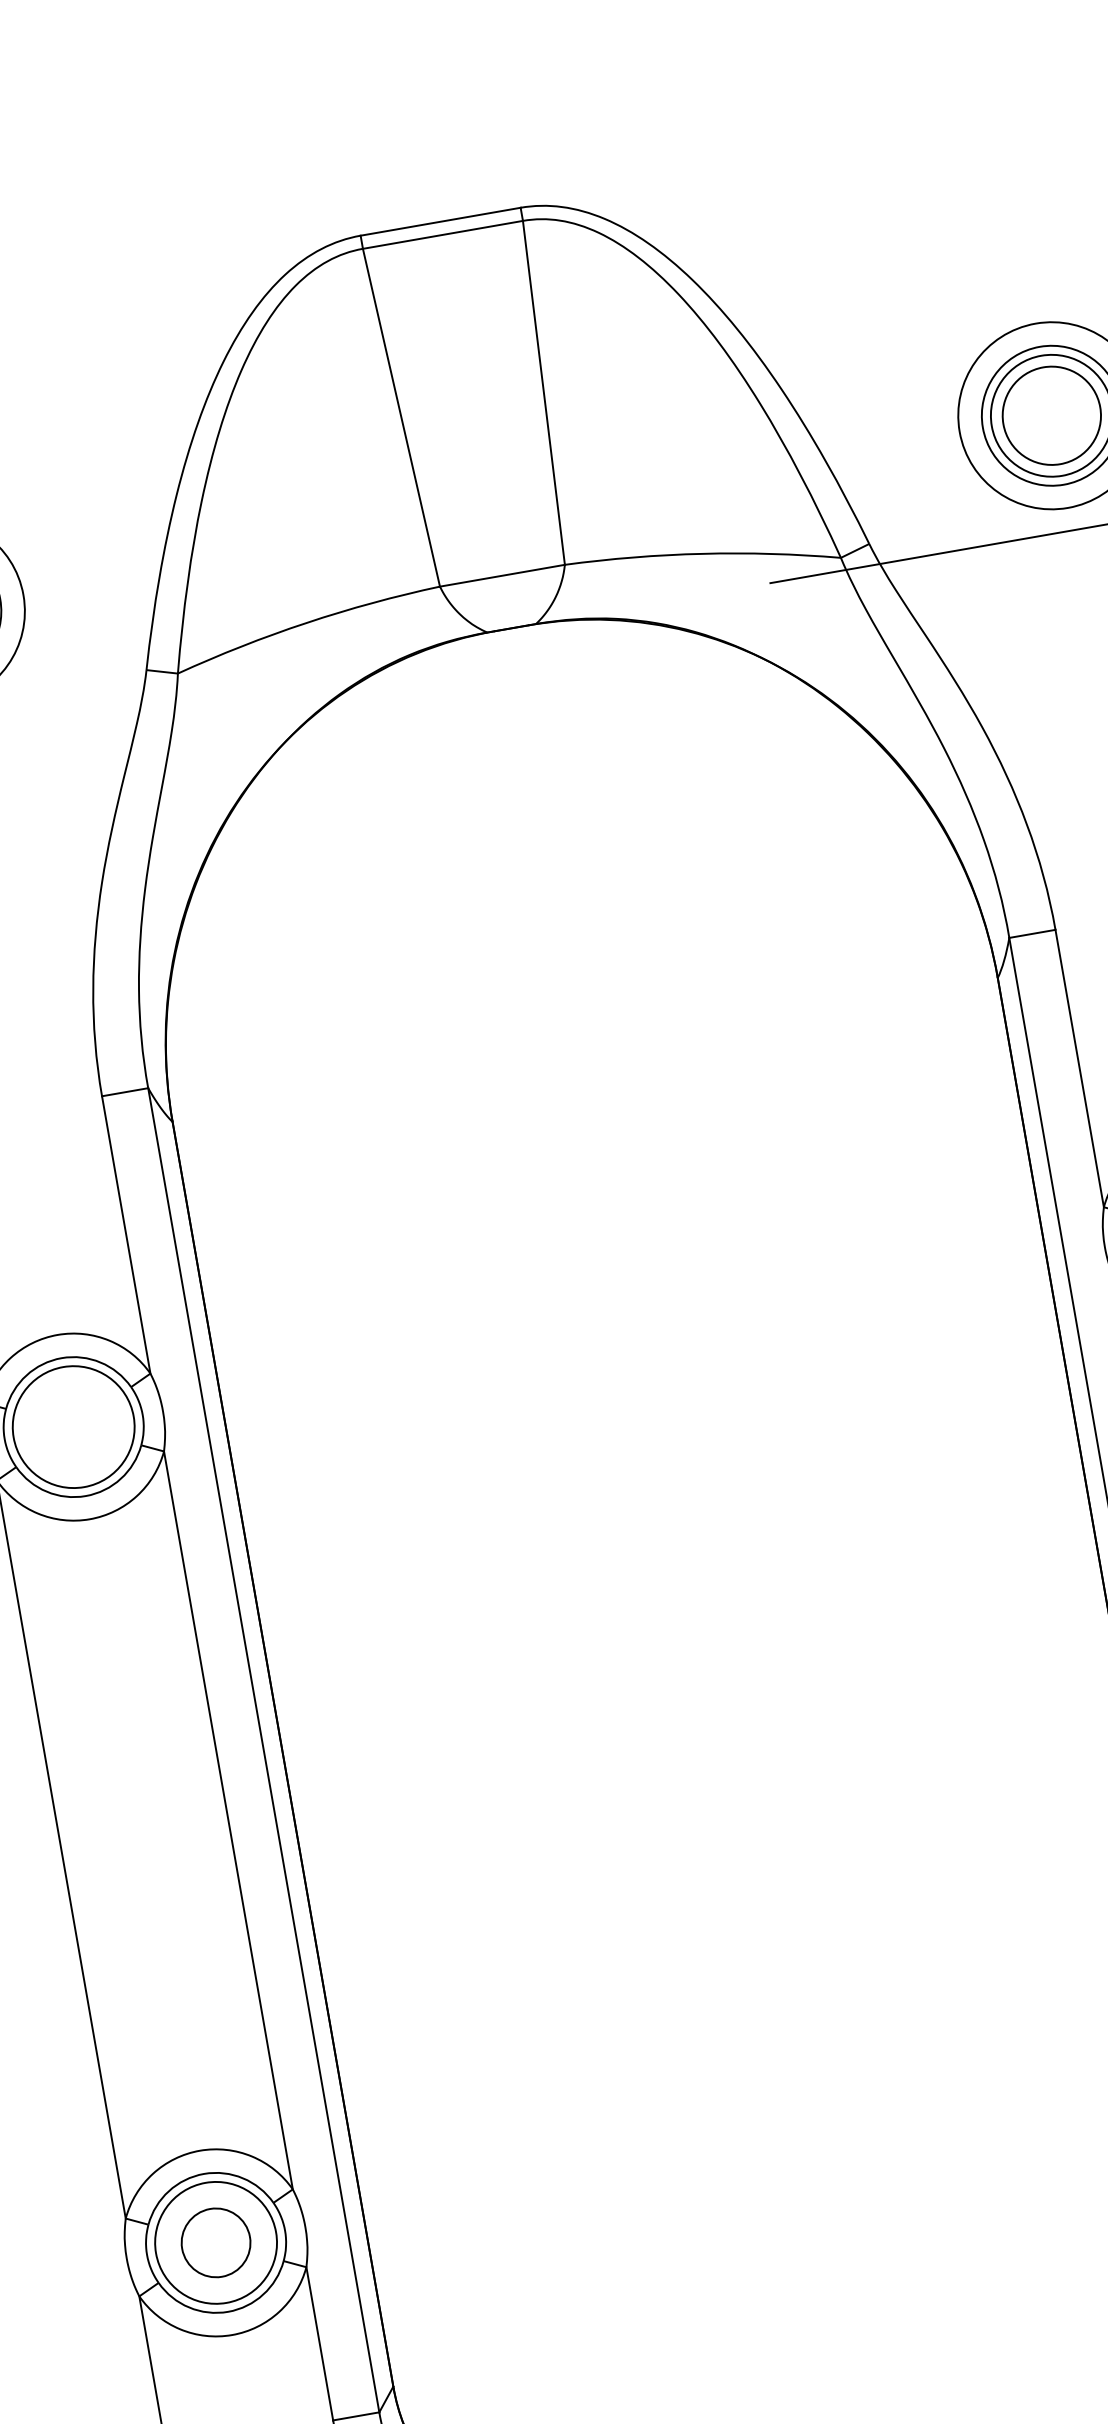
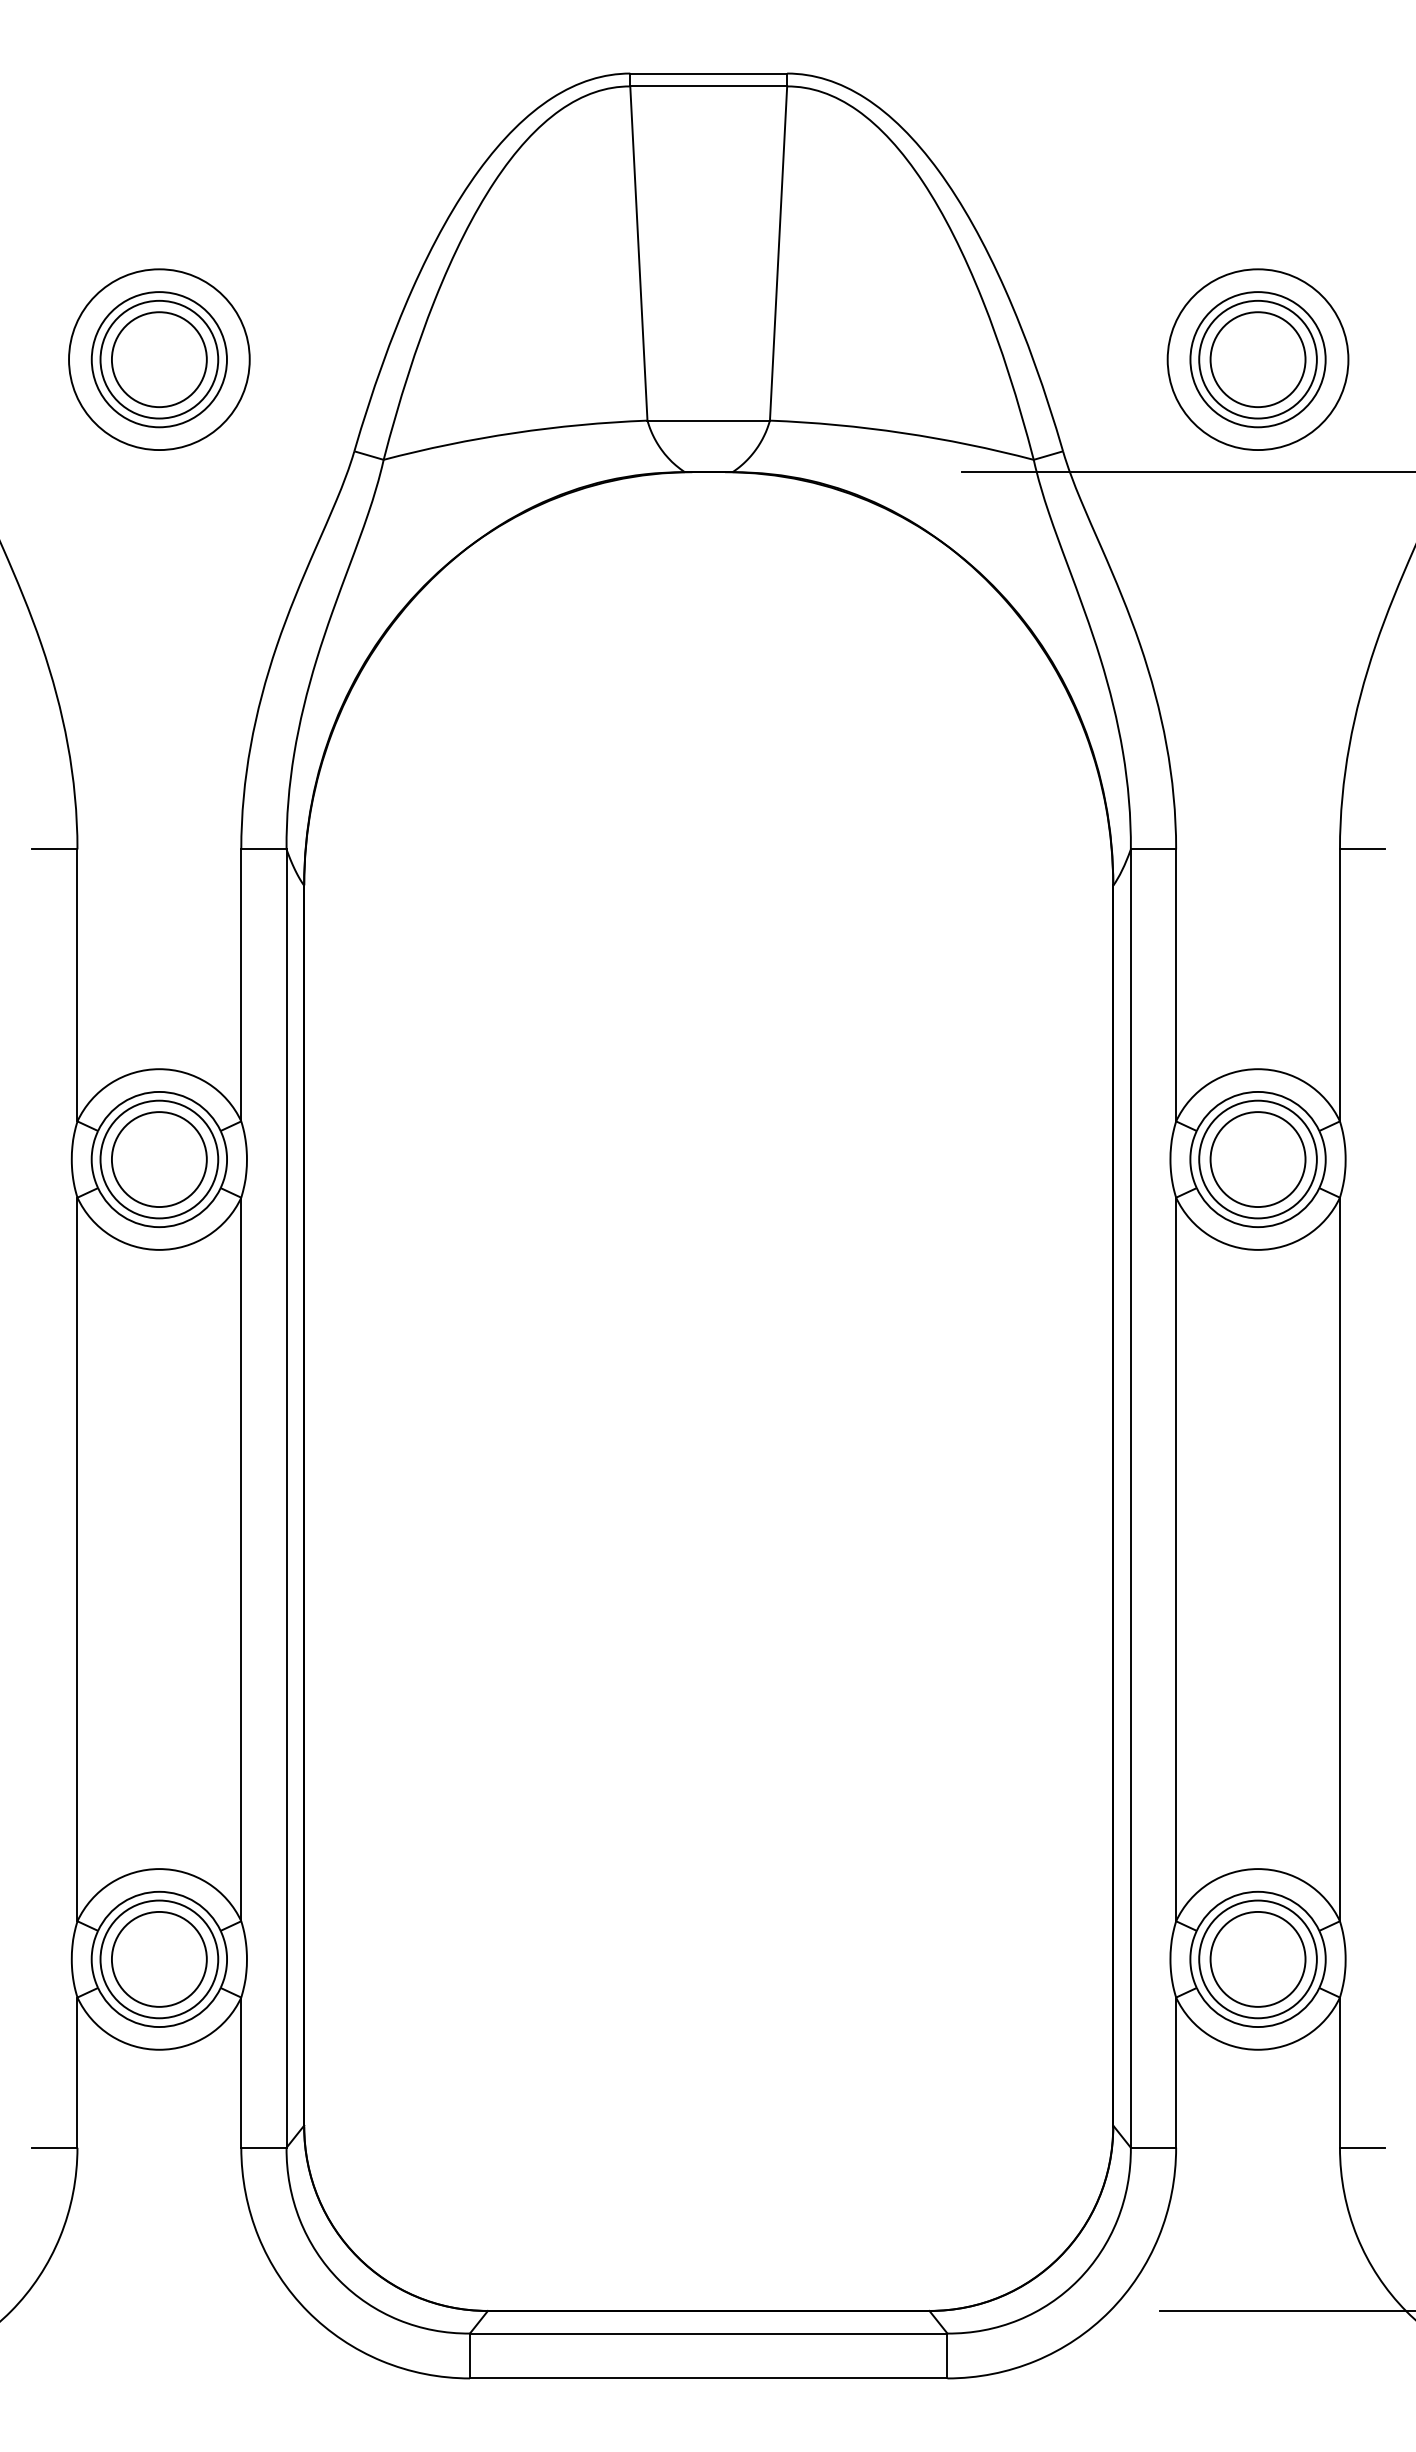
circle: (73, 1427) -> (159, 1159), added
circle: (215, 2242) -> (158, 1958), size x1.43

